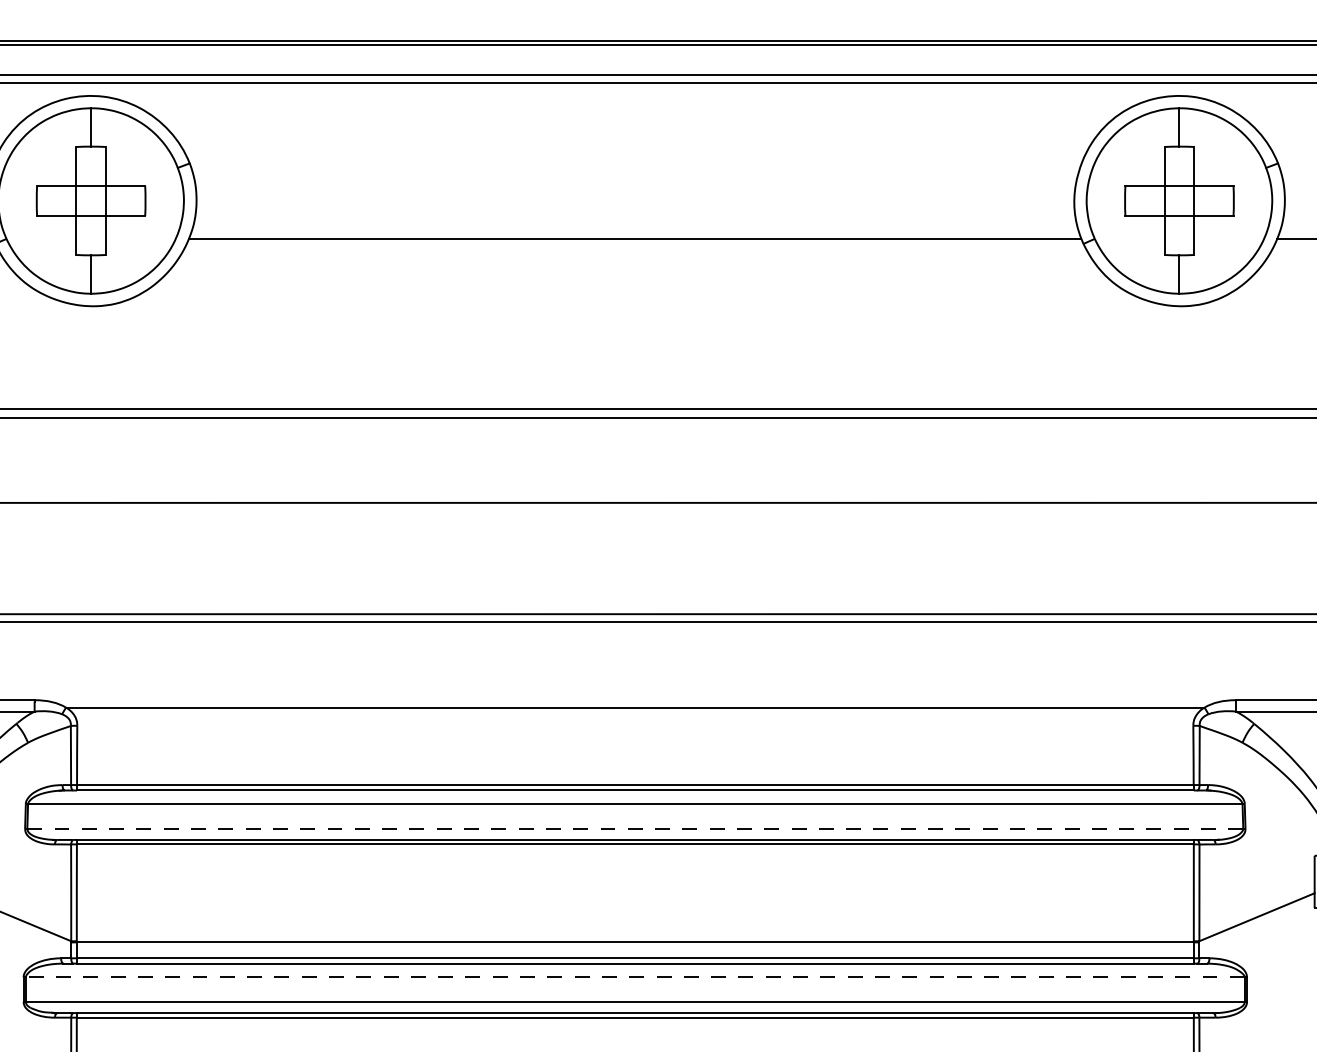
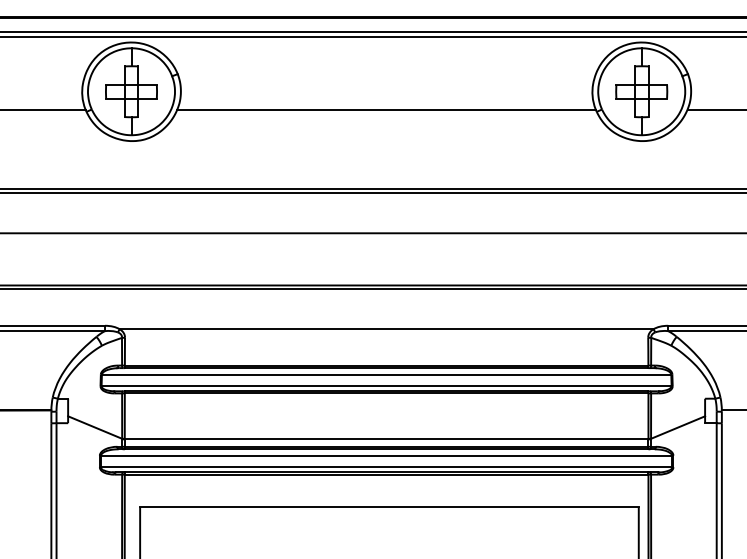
line: (635, 829) -> (386, 386), dashed -> solid
line: (635, 976) -> (386, 455), dashed -> solid

